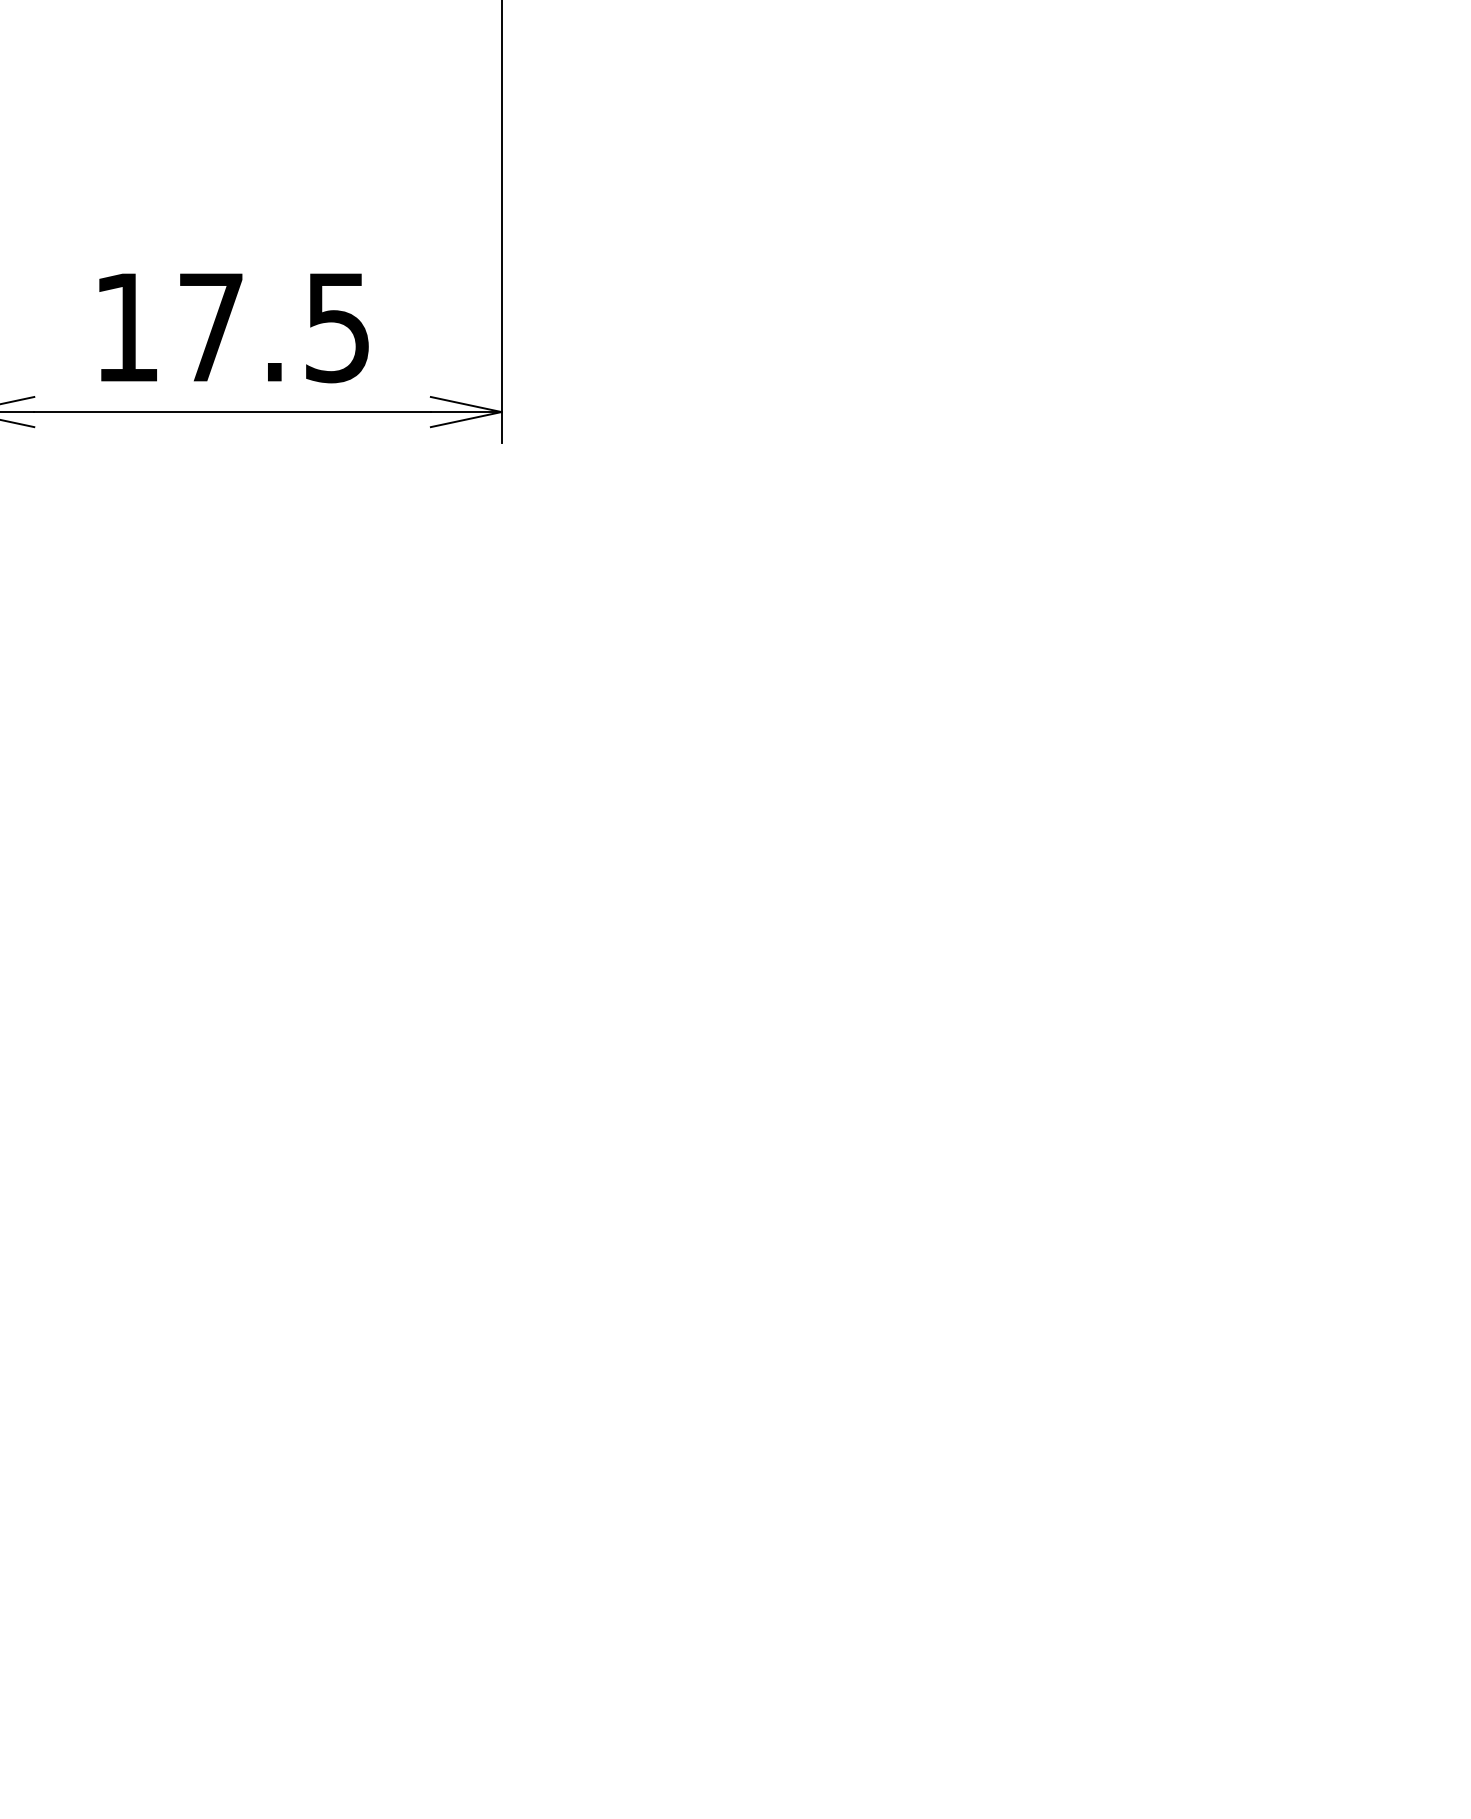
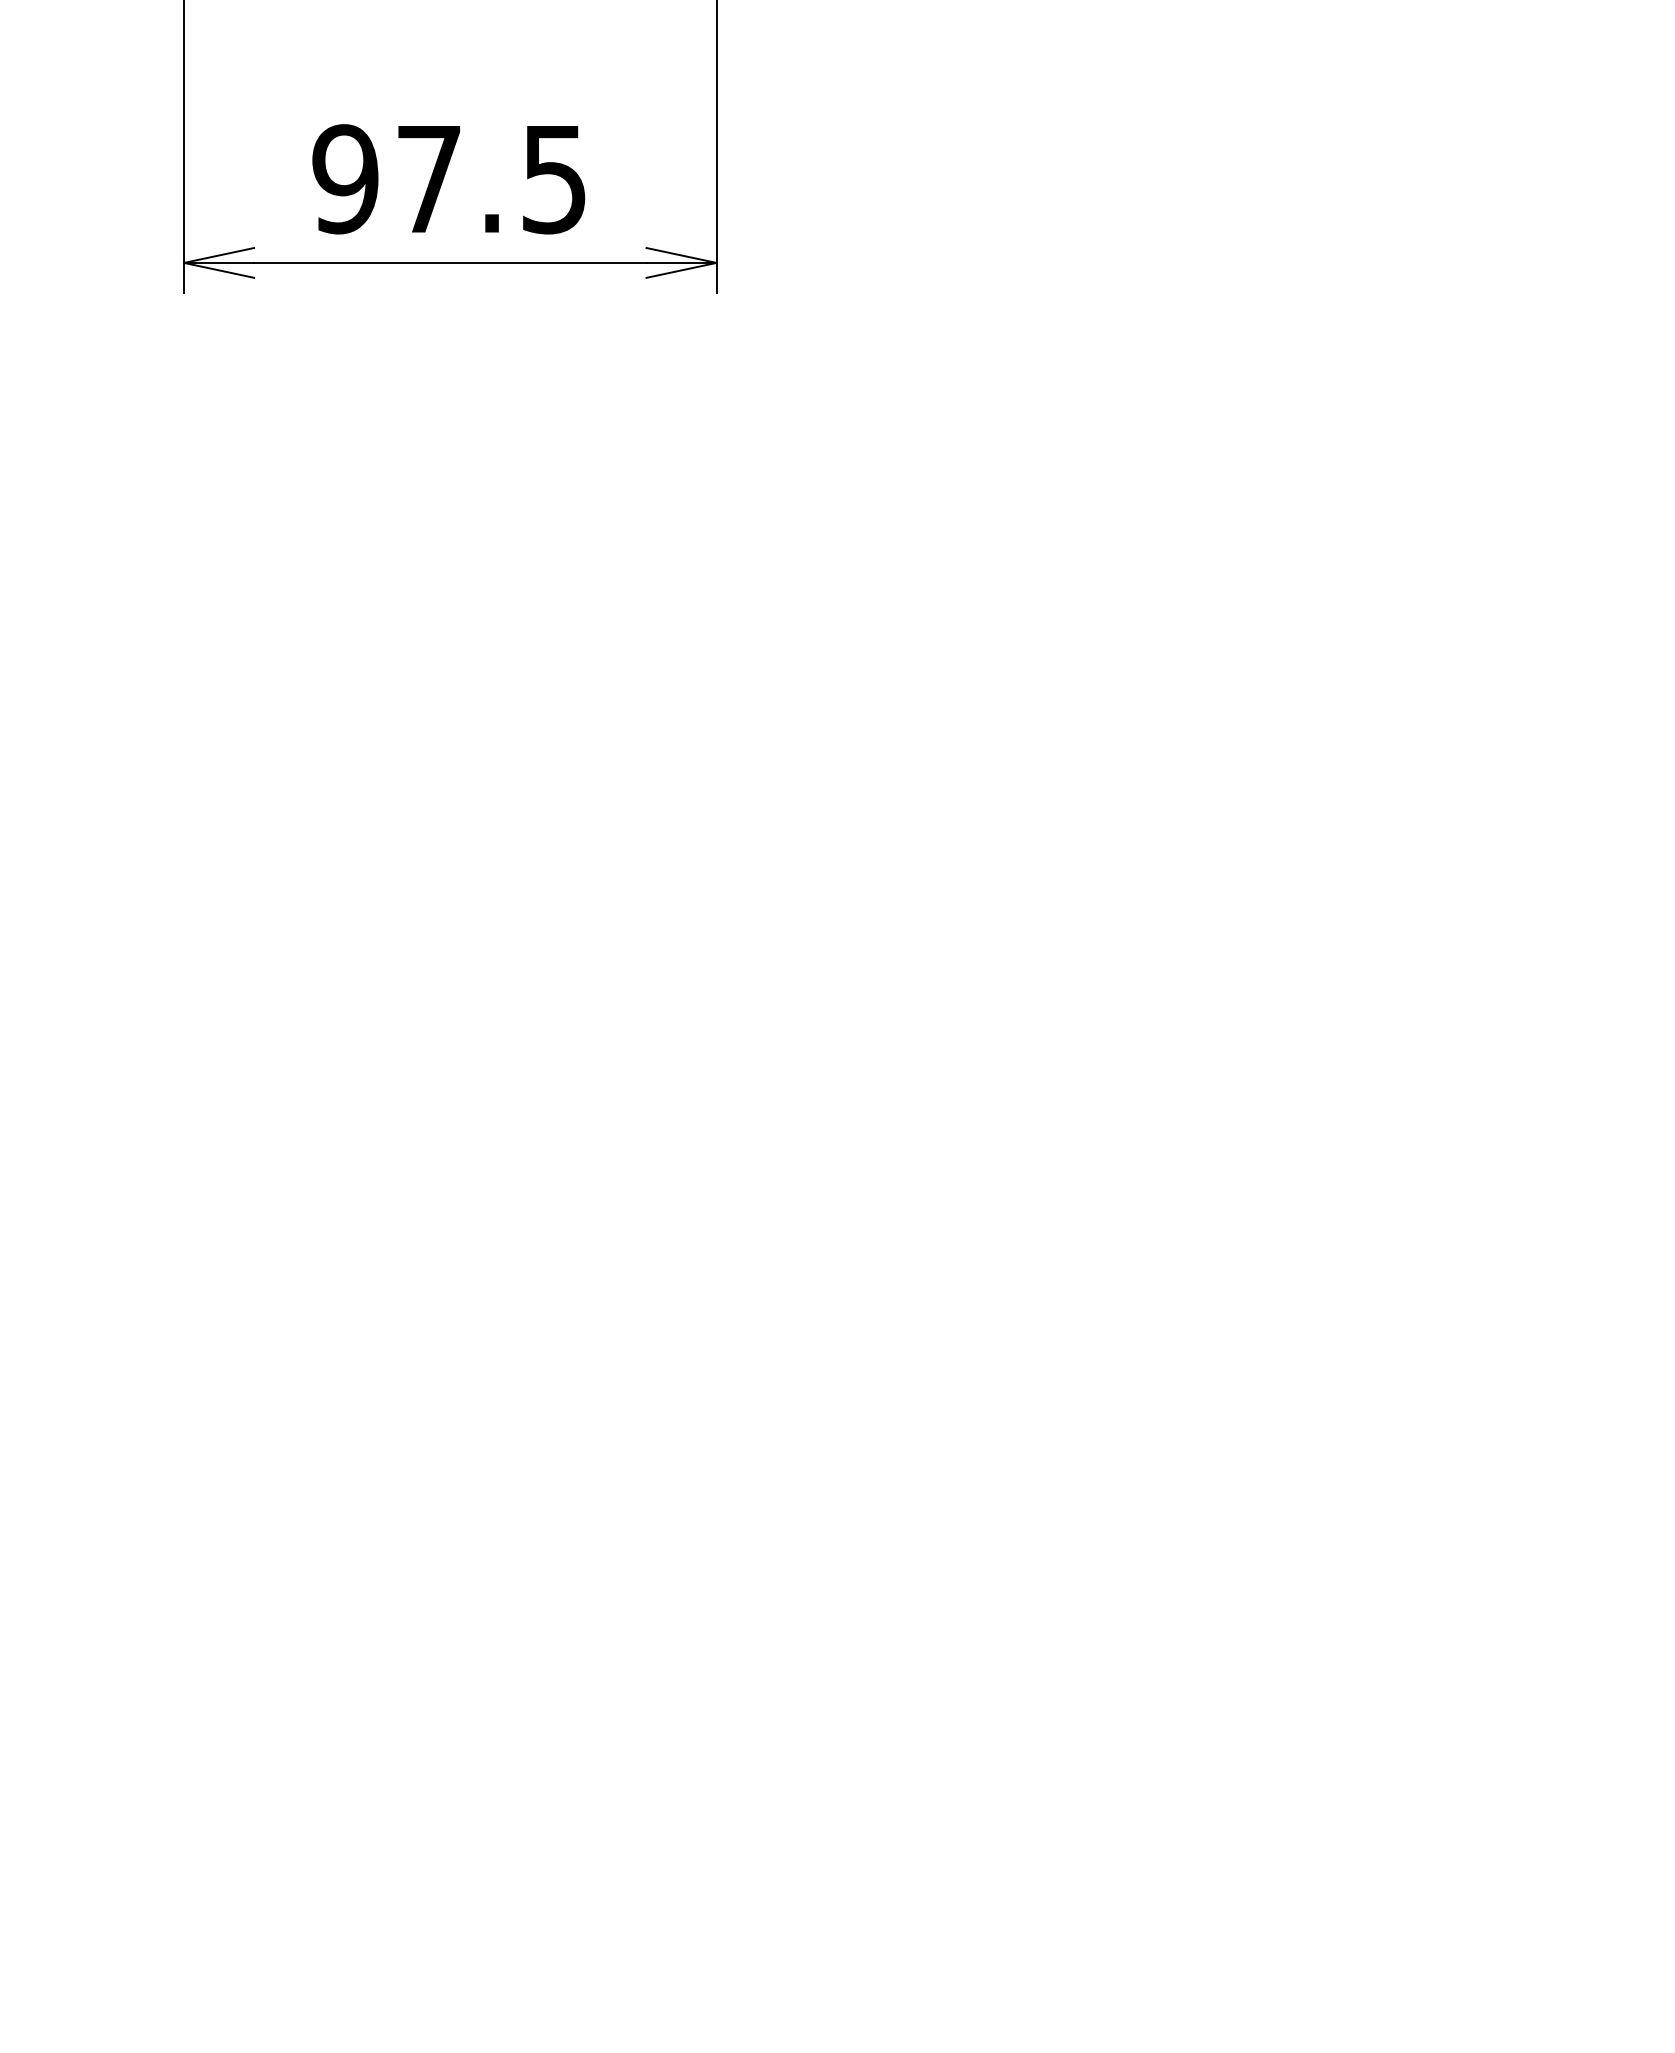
text: (126, 327) -> (345, 179), 17.5 -> 97.5

